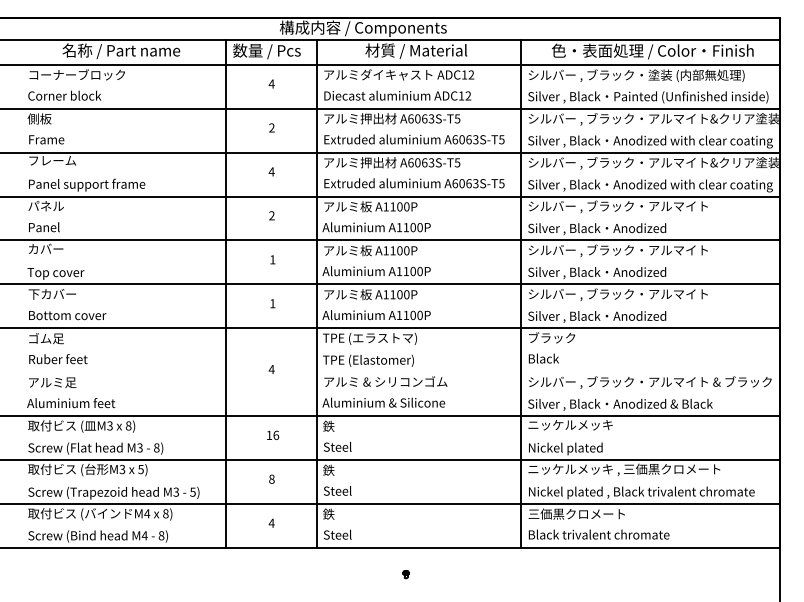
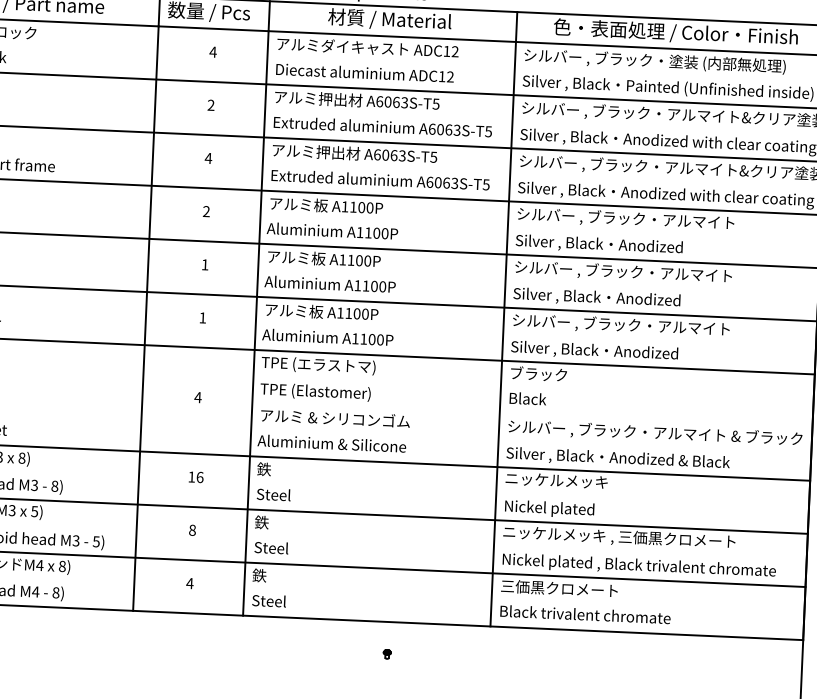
part: (405, 574) -> (386, 654), moved

